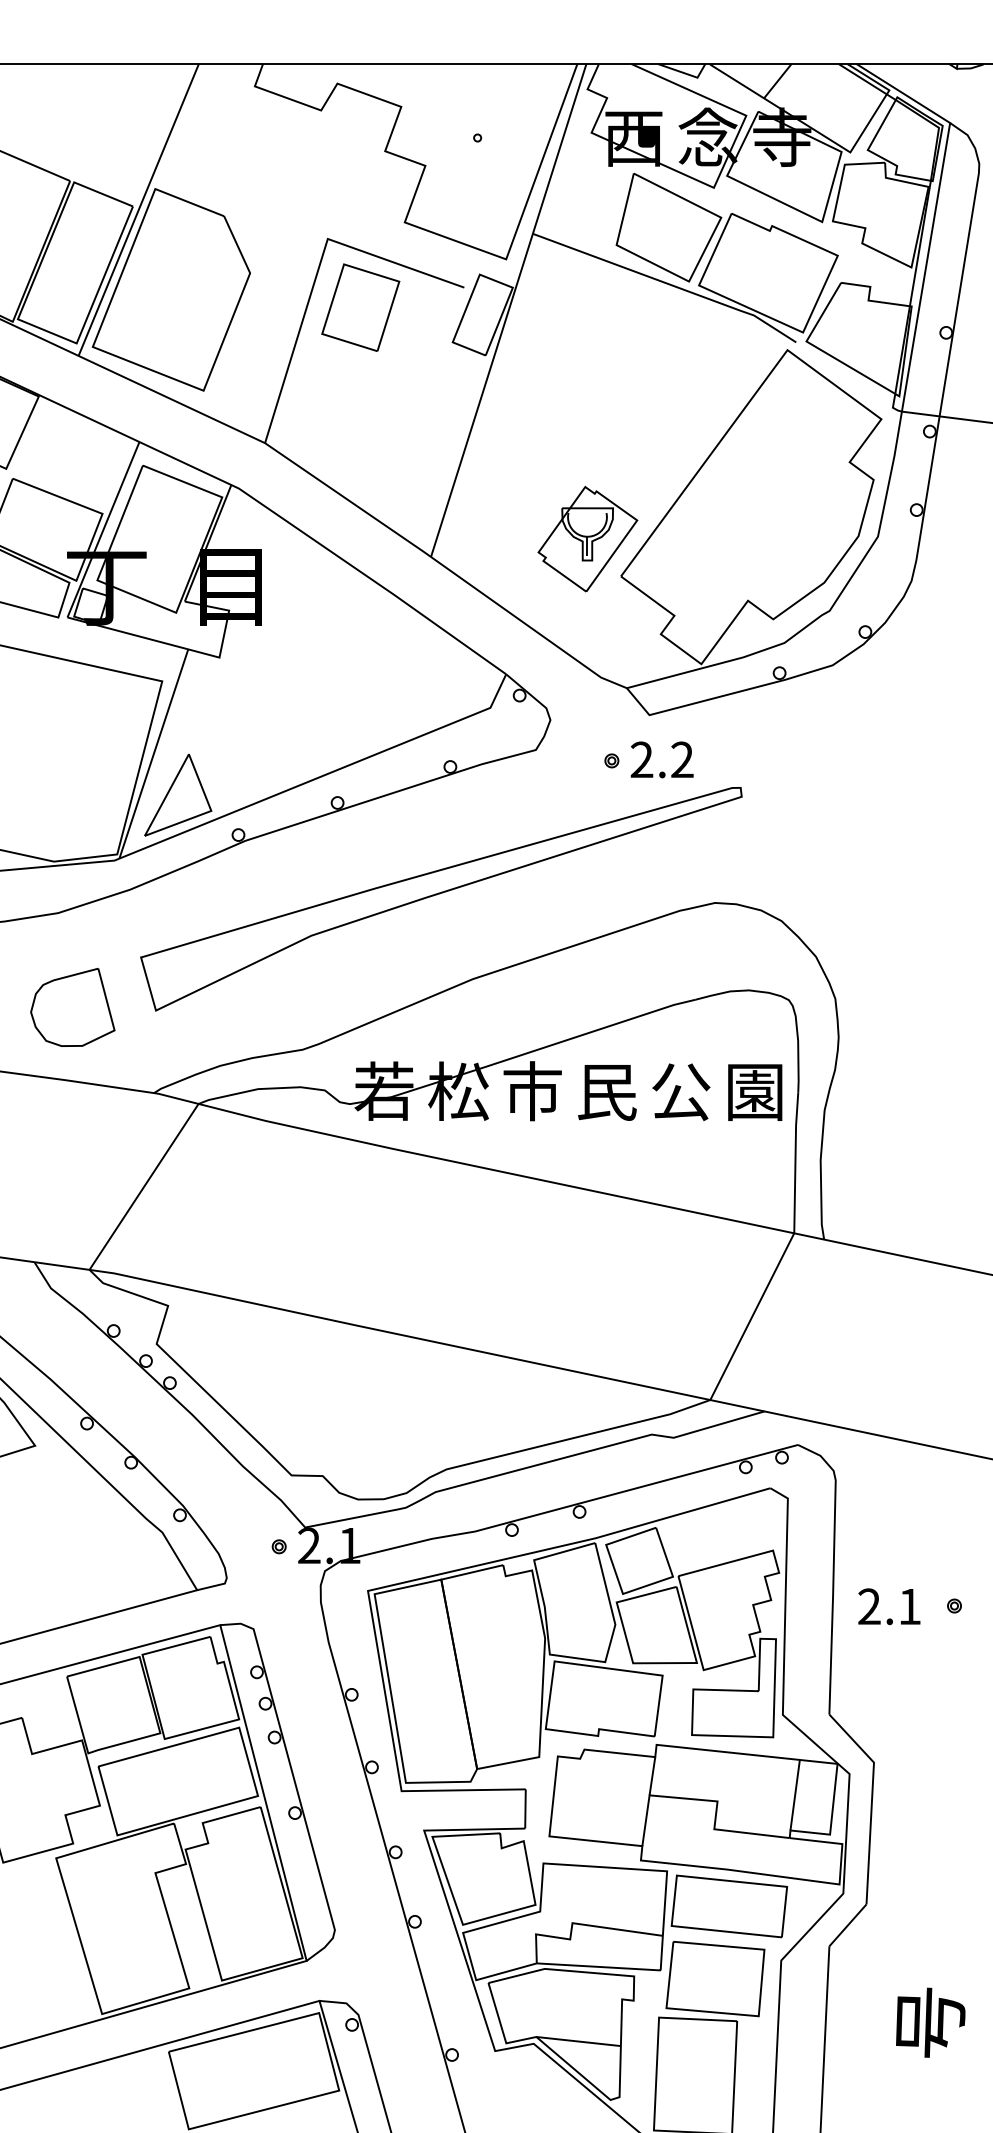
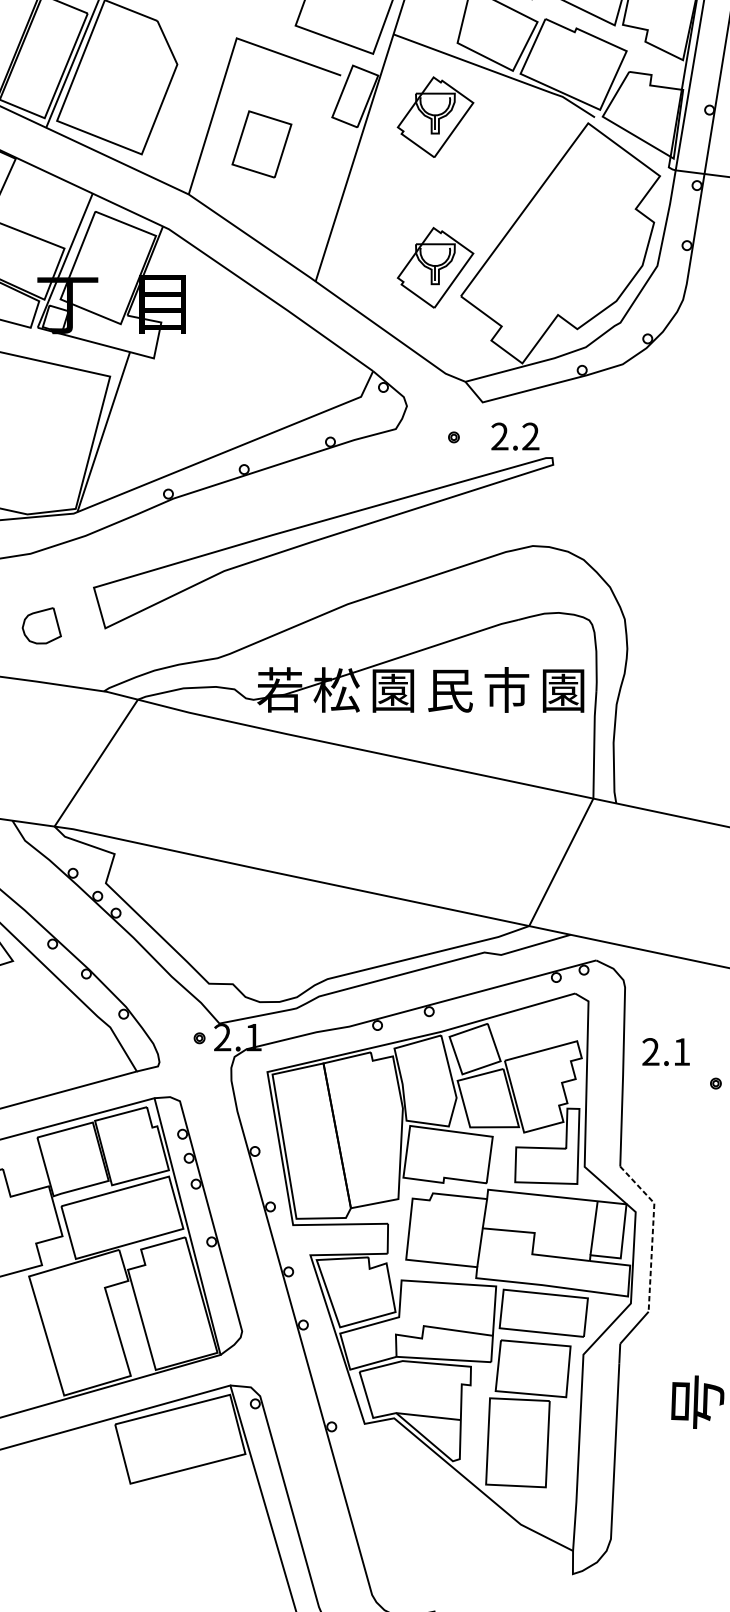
part: (360, 307) -> (261, 144), moved
part: (587, 342) -> (435, 117), added
text: (661, 759) -> (514, 436), moved
part: (178, 794) -> (122, 463), removed
part: (72, 1006) -> (41, 625), size x0.6
text: (532, 1091) -> (393, 690), 市 -> 園
text: (681, 1091) -> (507, 690), 公 -> 市
text: (889, 1606) -> (666, 1051), moved
line: (872, 1800) -> (653, 1232), solid -> dashed

